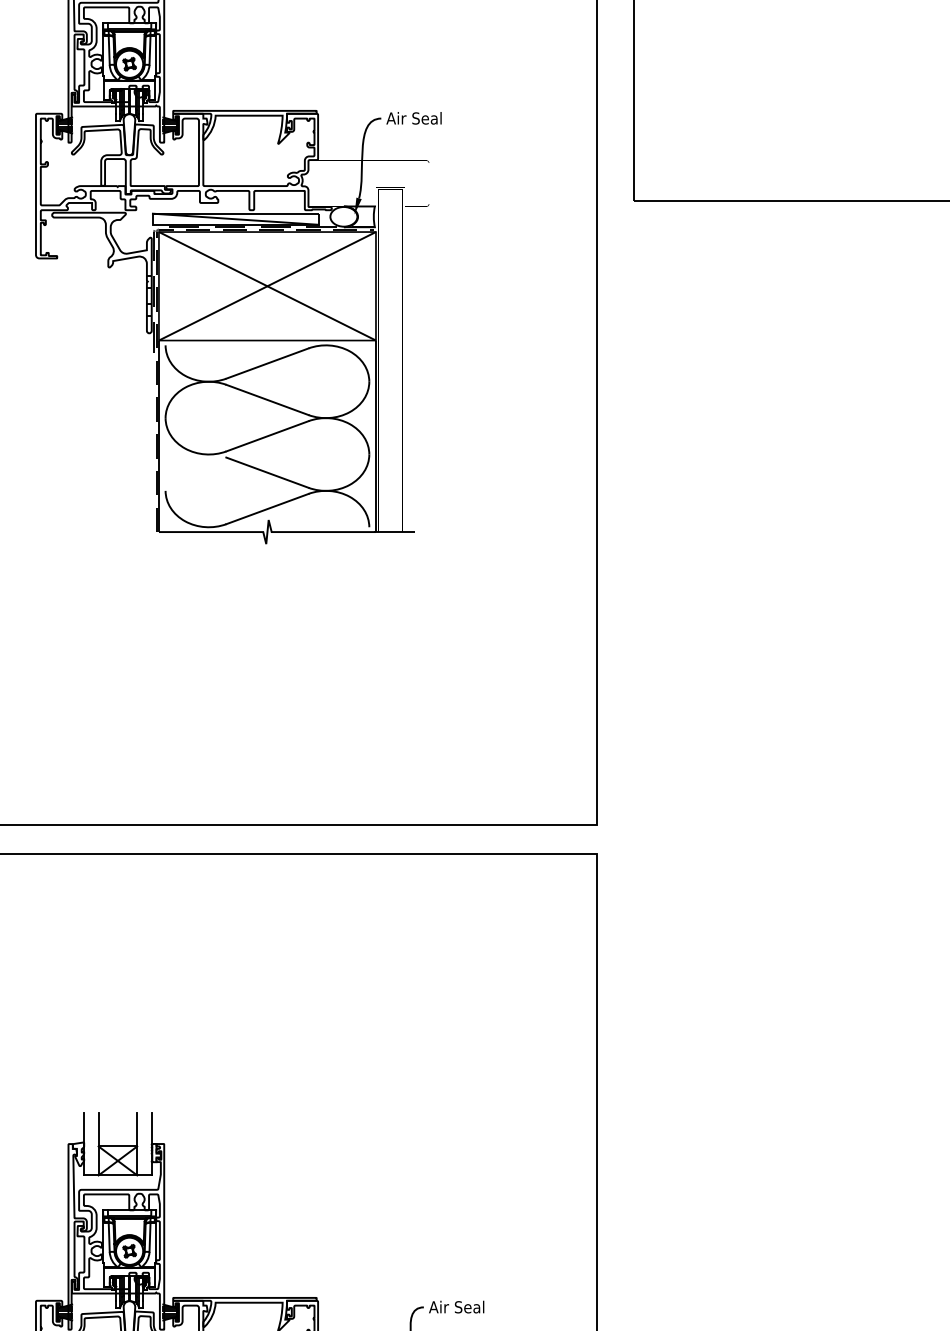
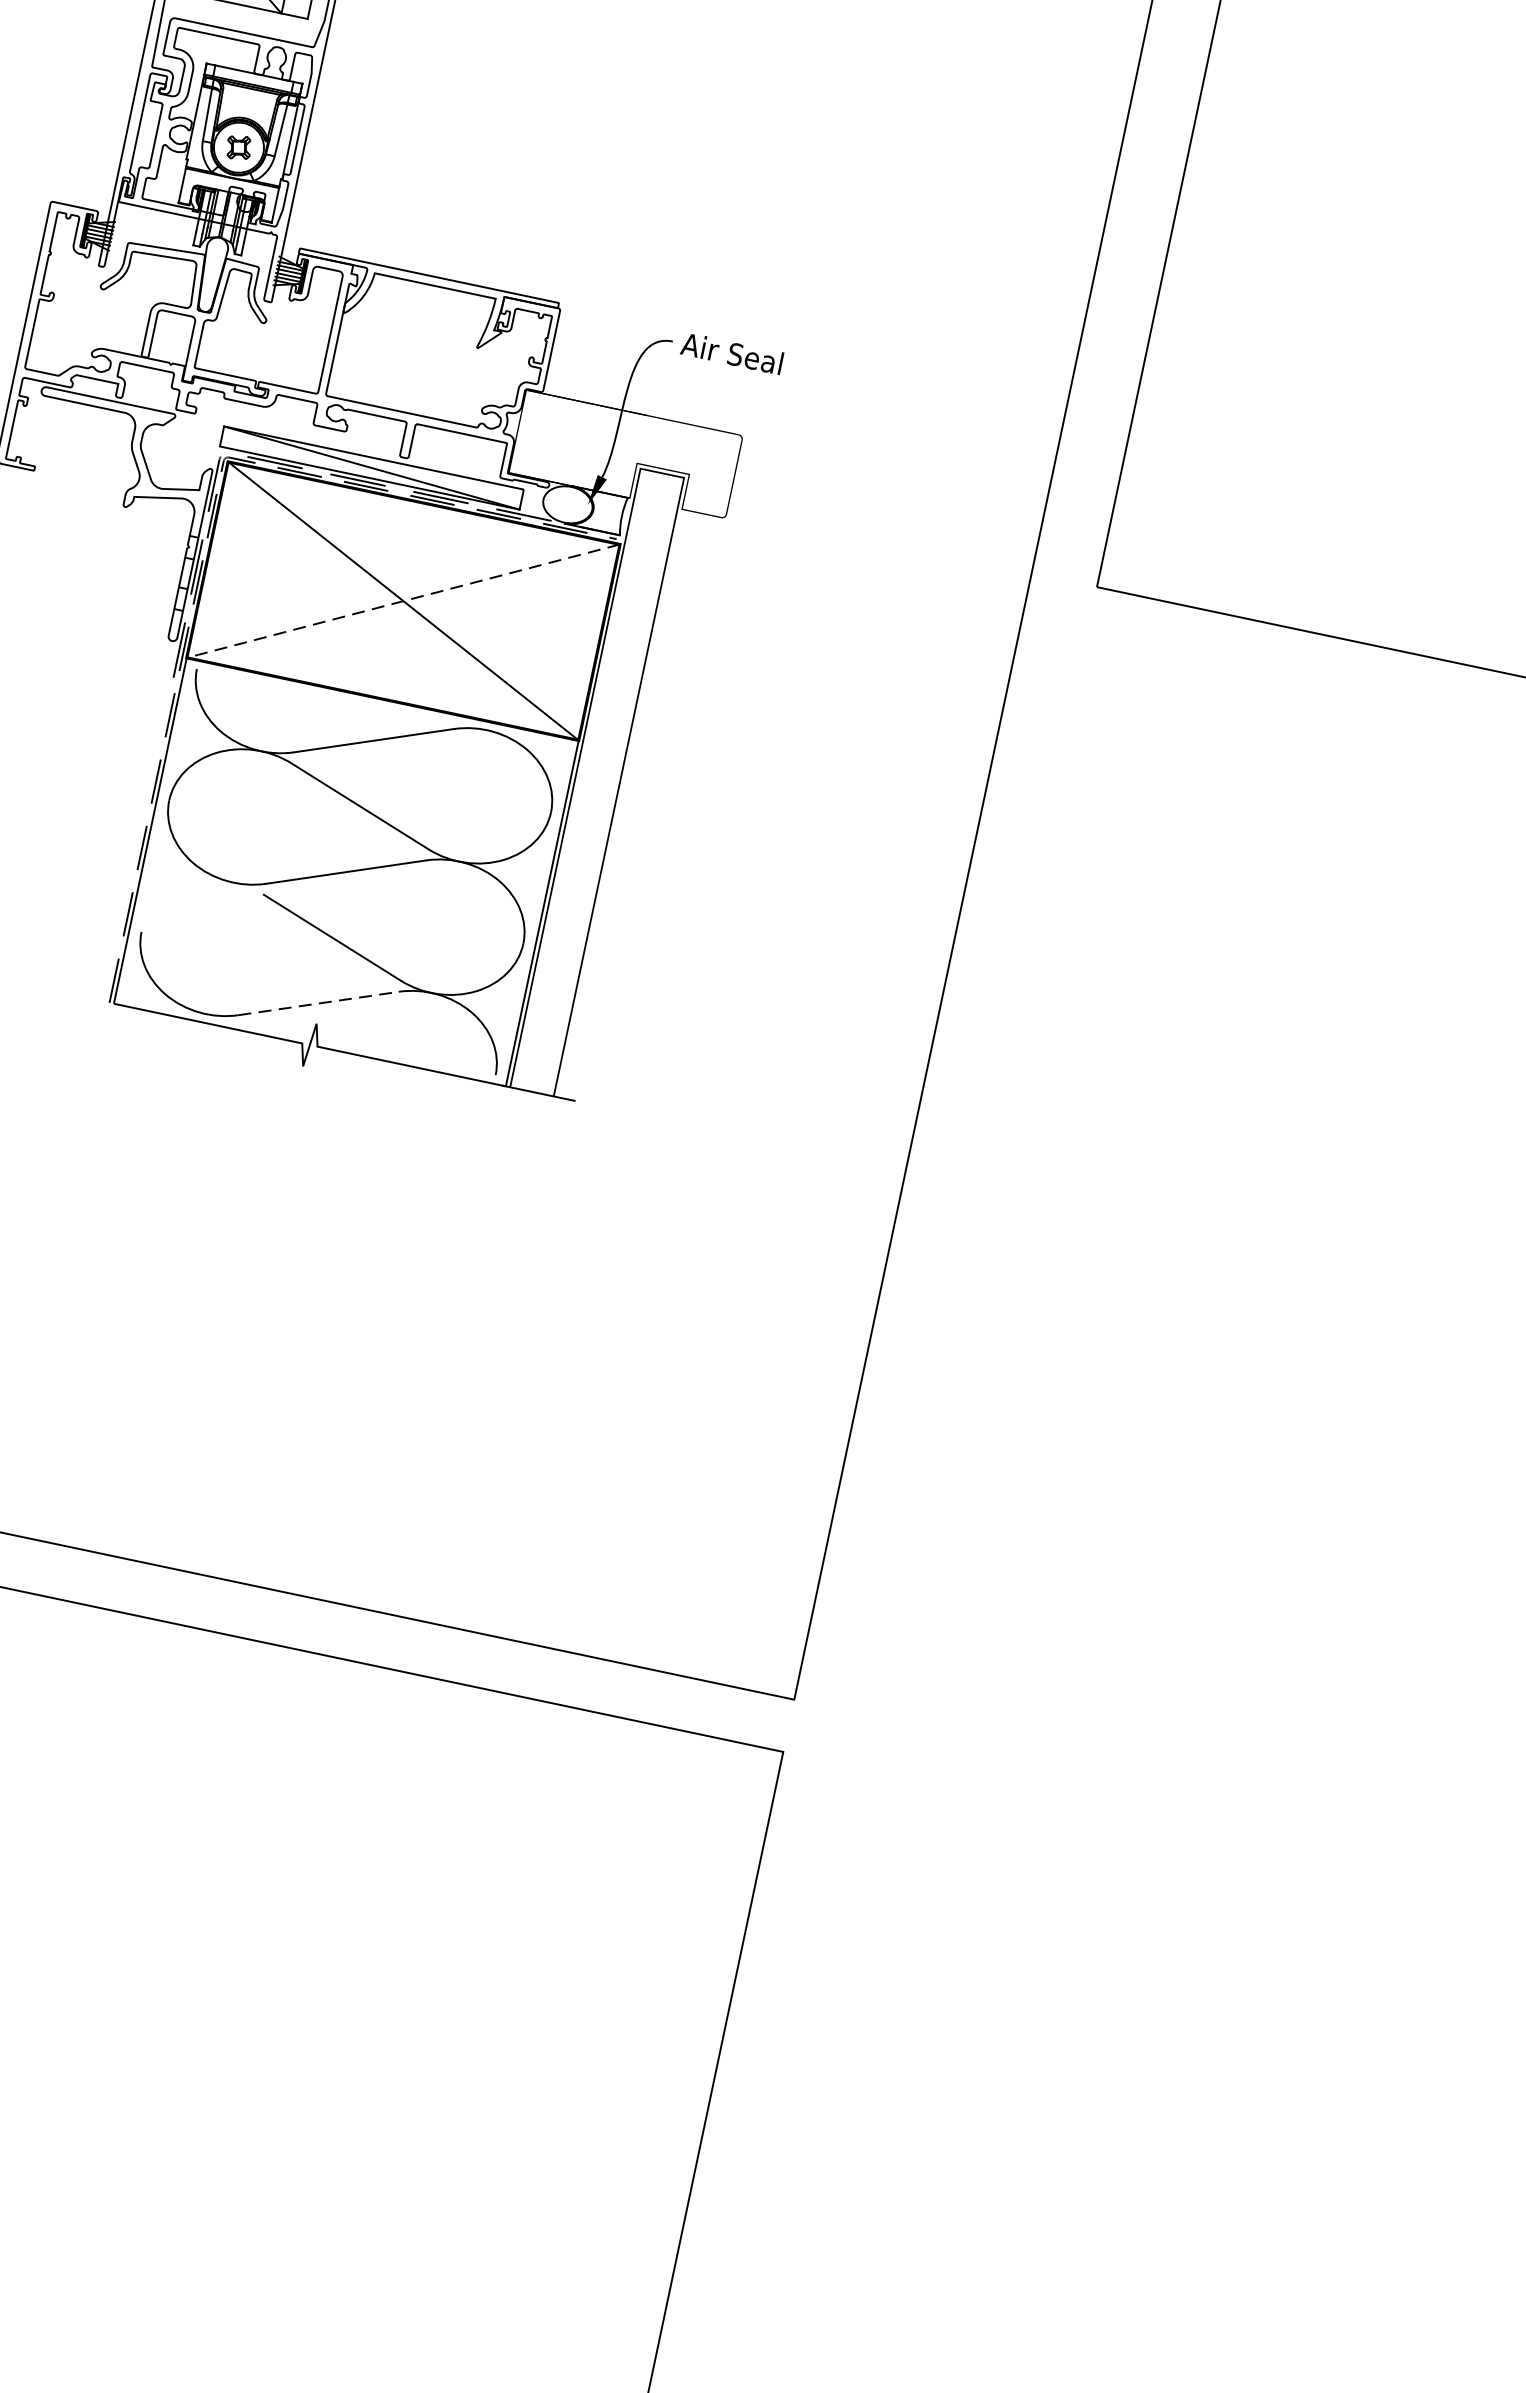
line: (267, 286) -> (403, 601), solid -> dashed
line: (267, 509) -> (318, 1004), solid -> dashed

